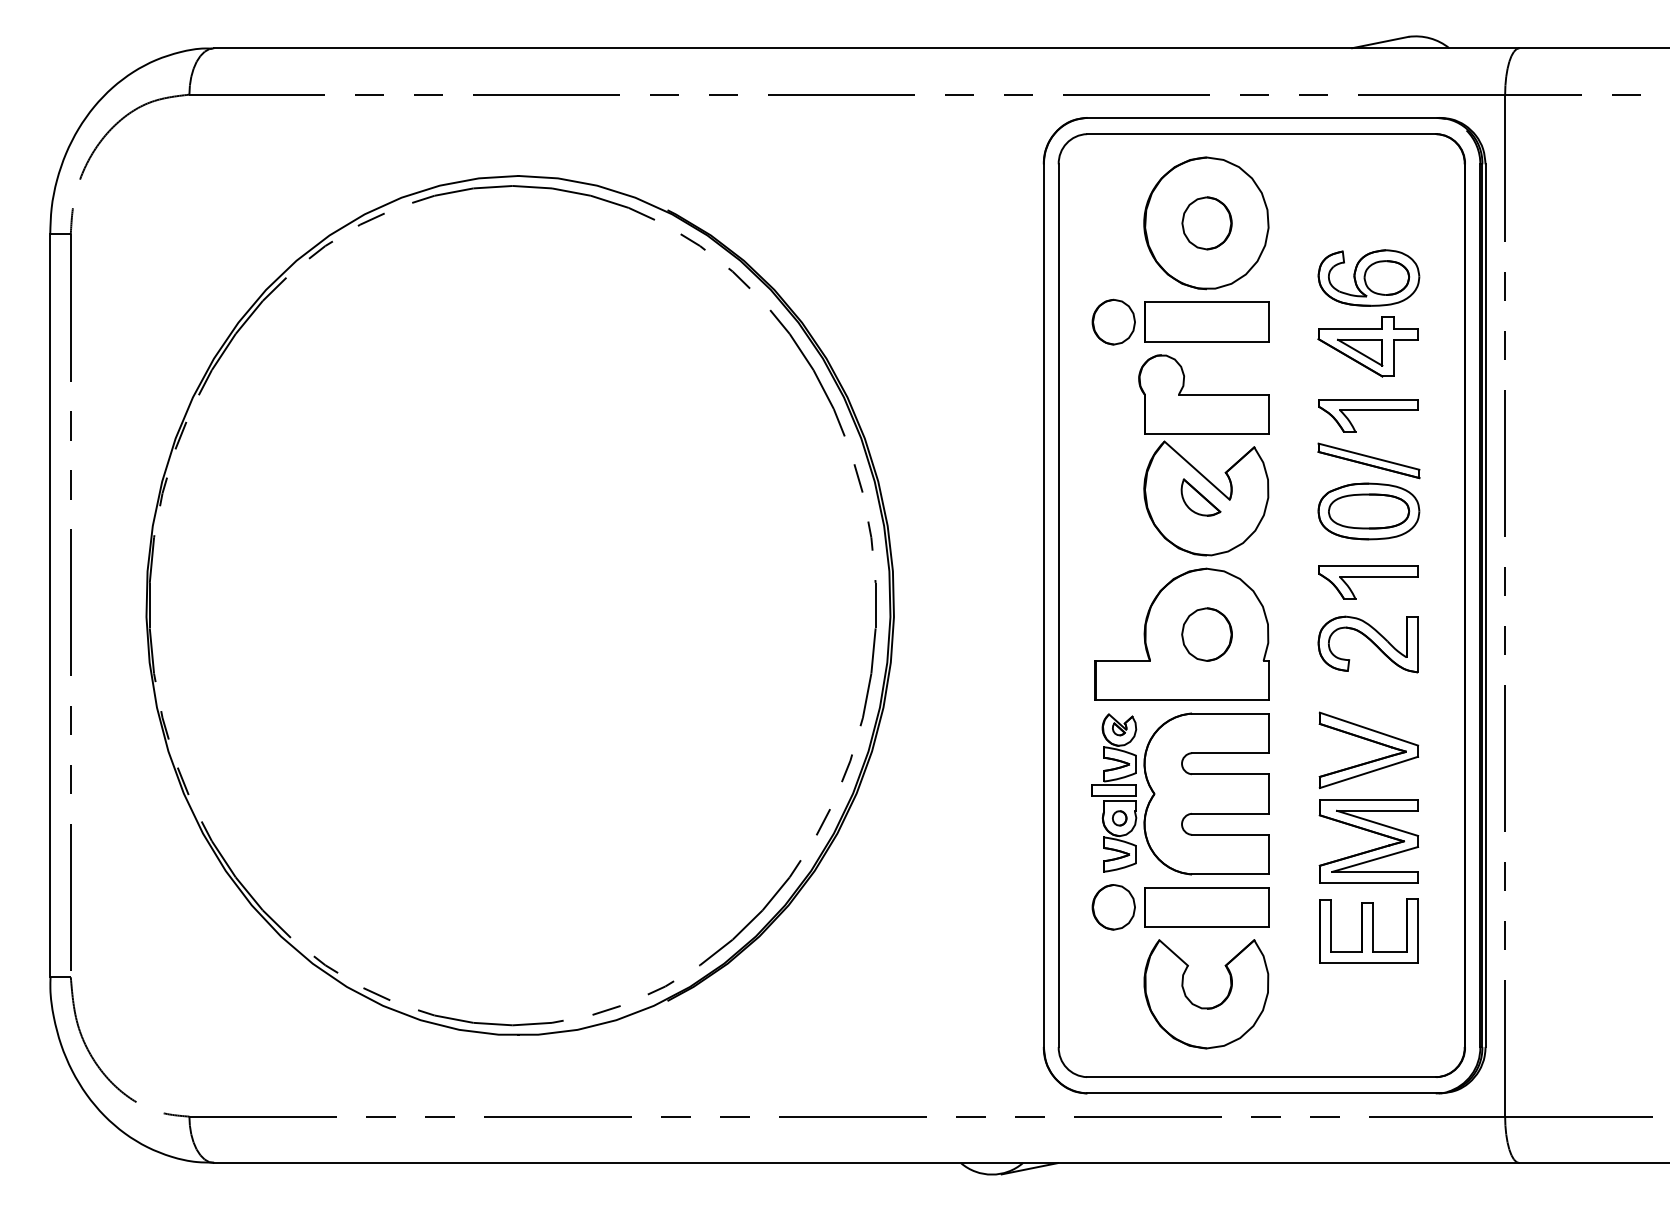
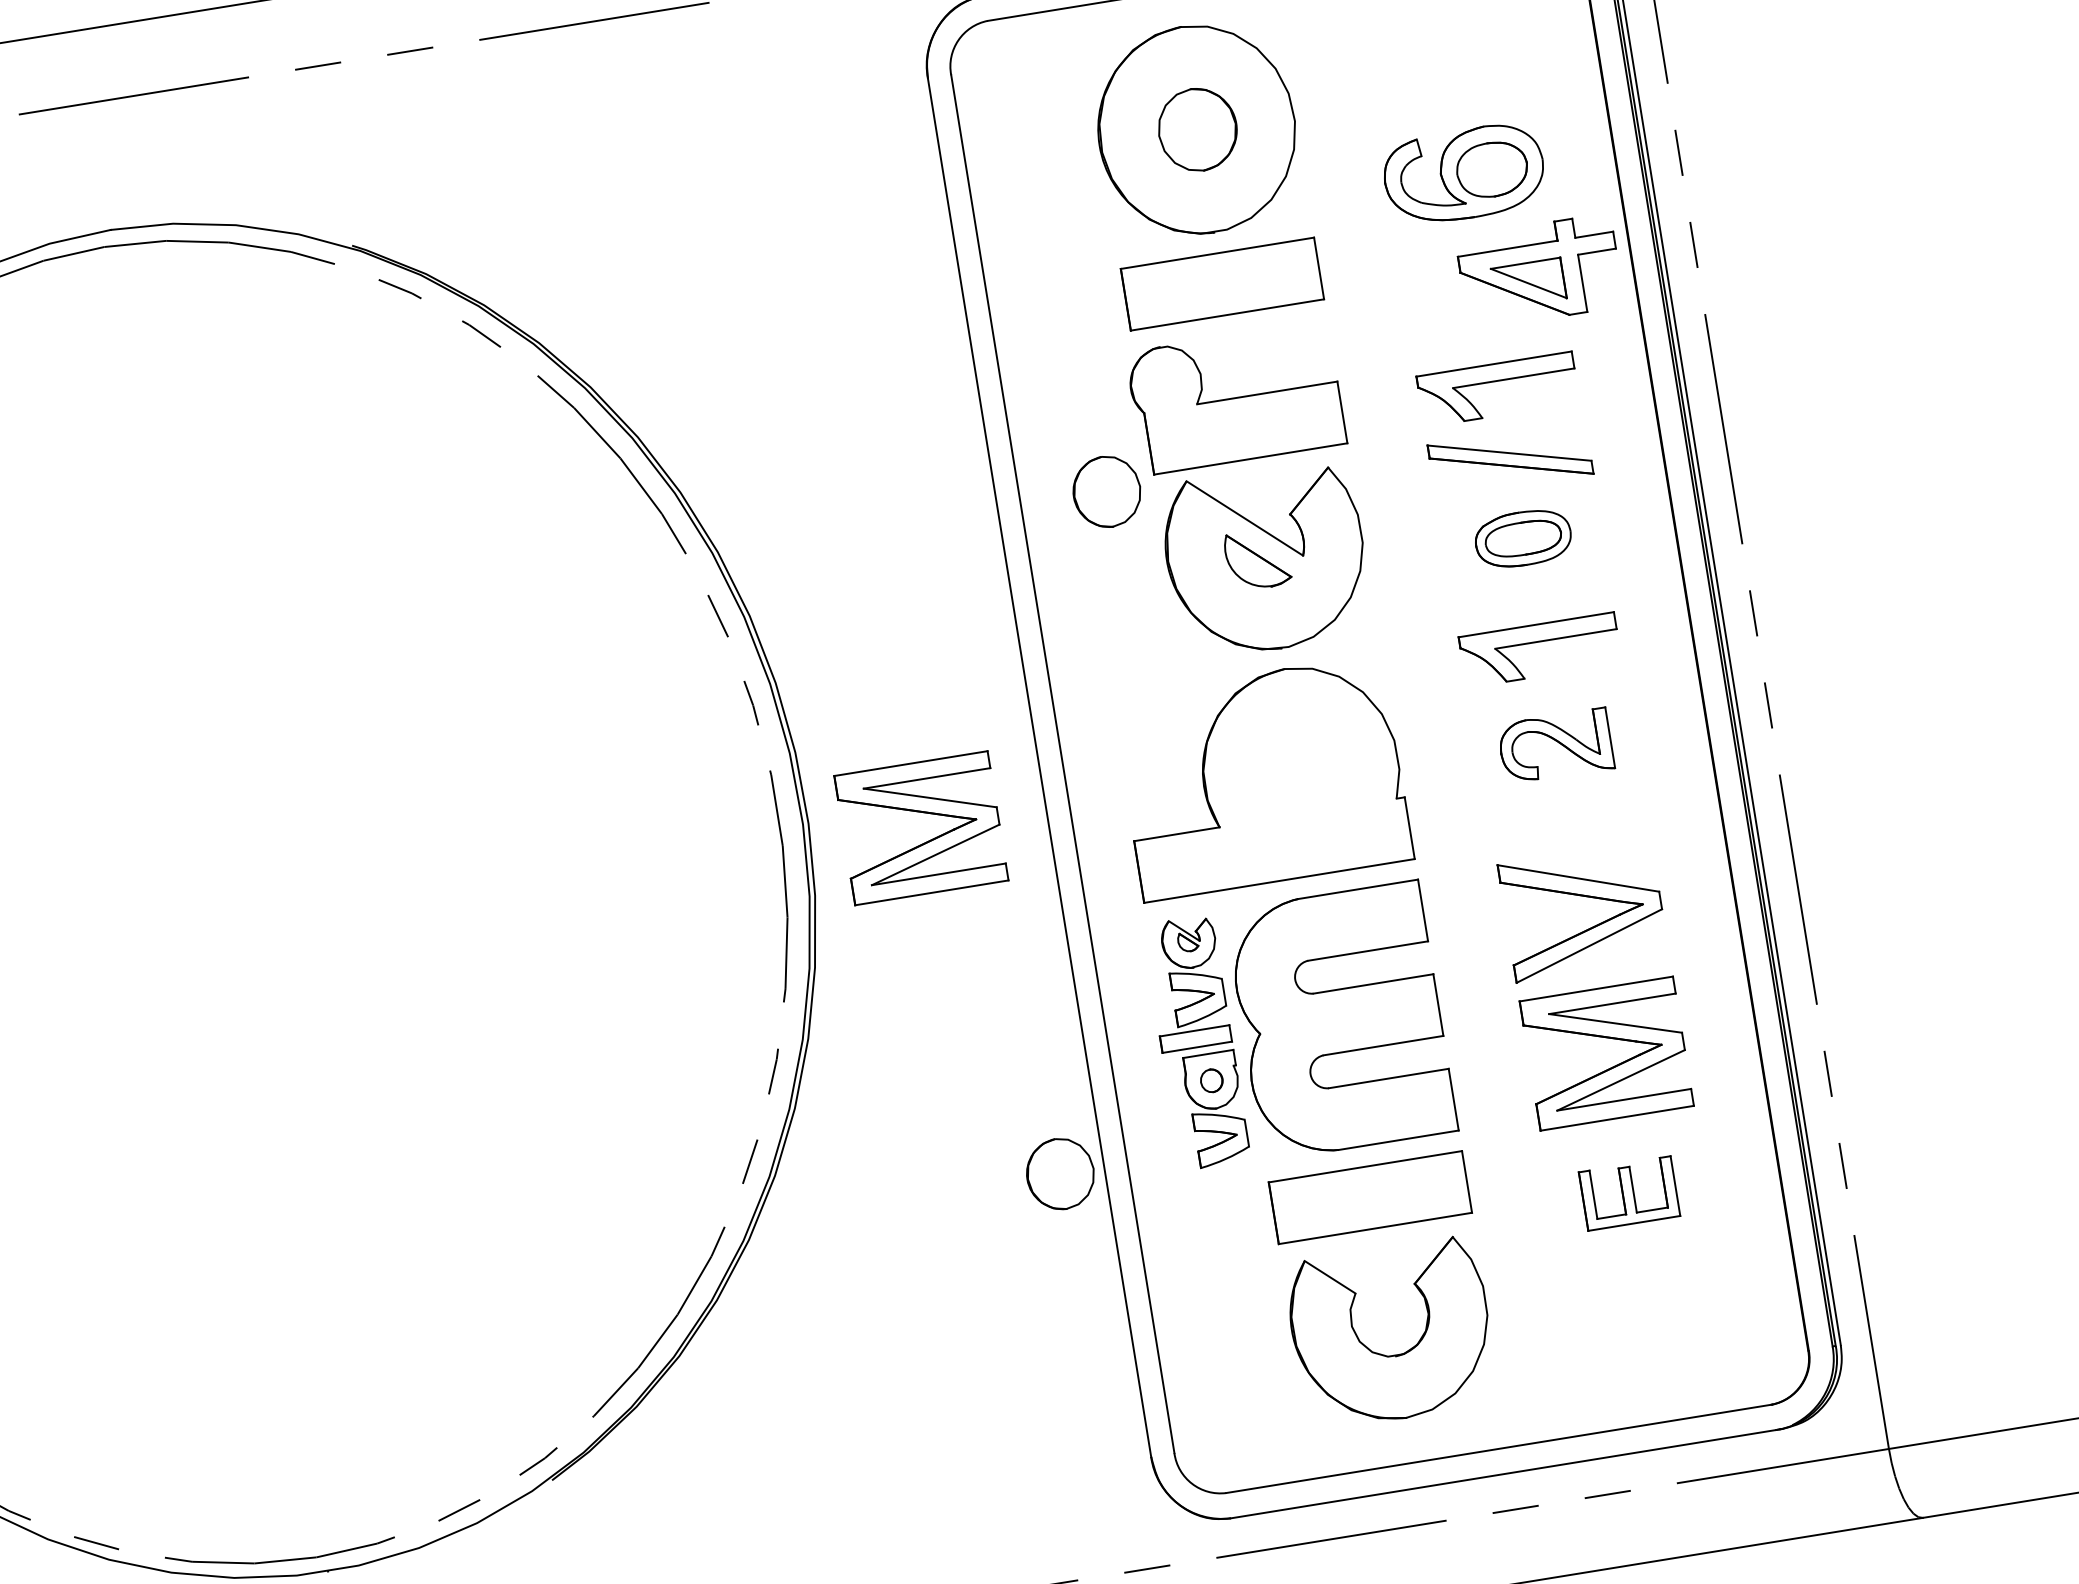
part: (1113, 321) -> (1106, 490), moved
part: (1367, 346) -> (1538, 271), moved
part: (1368, 511) -> (1522, 538), size x0.6
part: (1206, 634) -> (1300, 771), removed
part: (966, 639) -> (927, 840), added
part: (1367, 644) -> (1554, 746), size x0.7
part: (1113, 907) -> (1060, 1174), moved
part: (1368, 930) -> (1628, 1192), size x0.6

